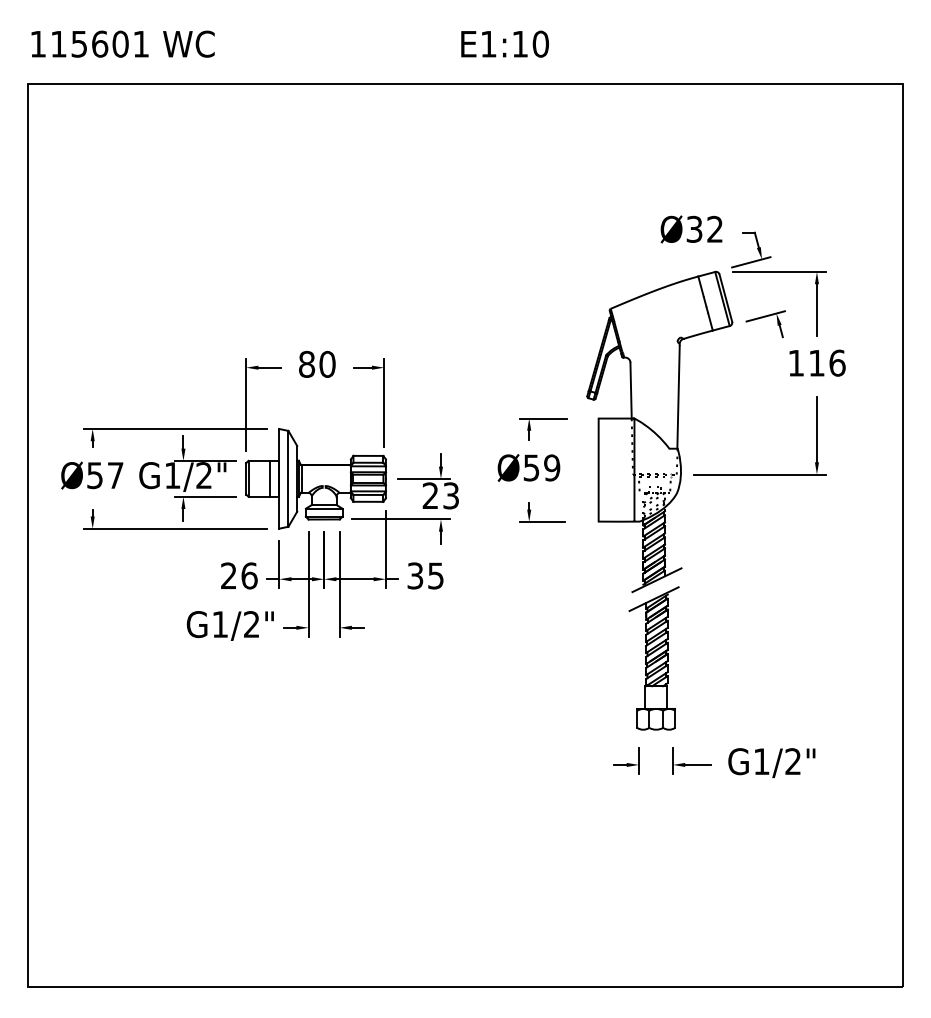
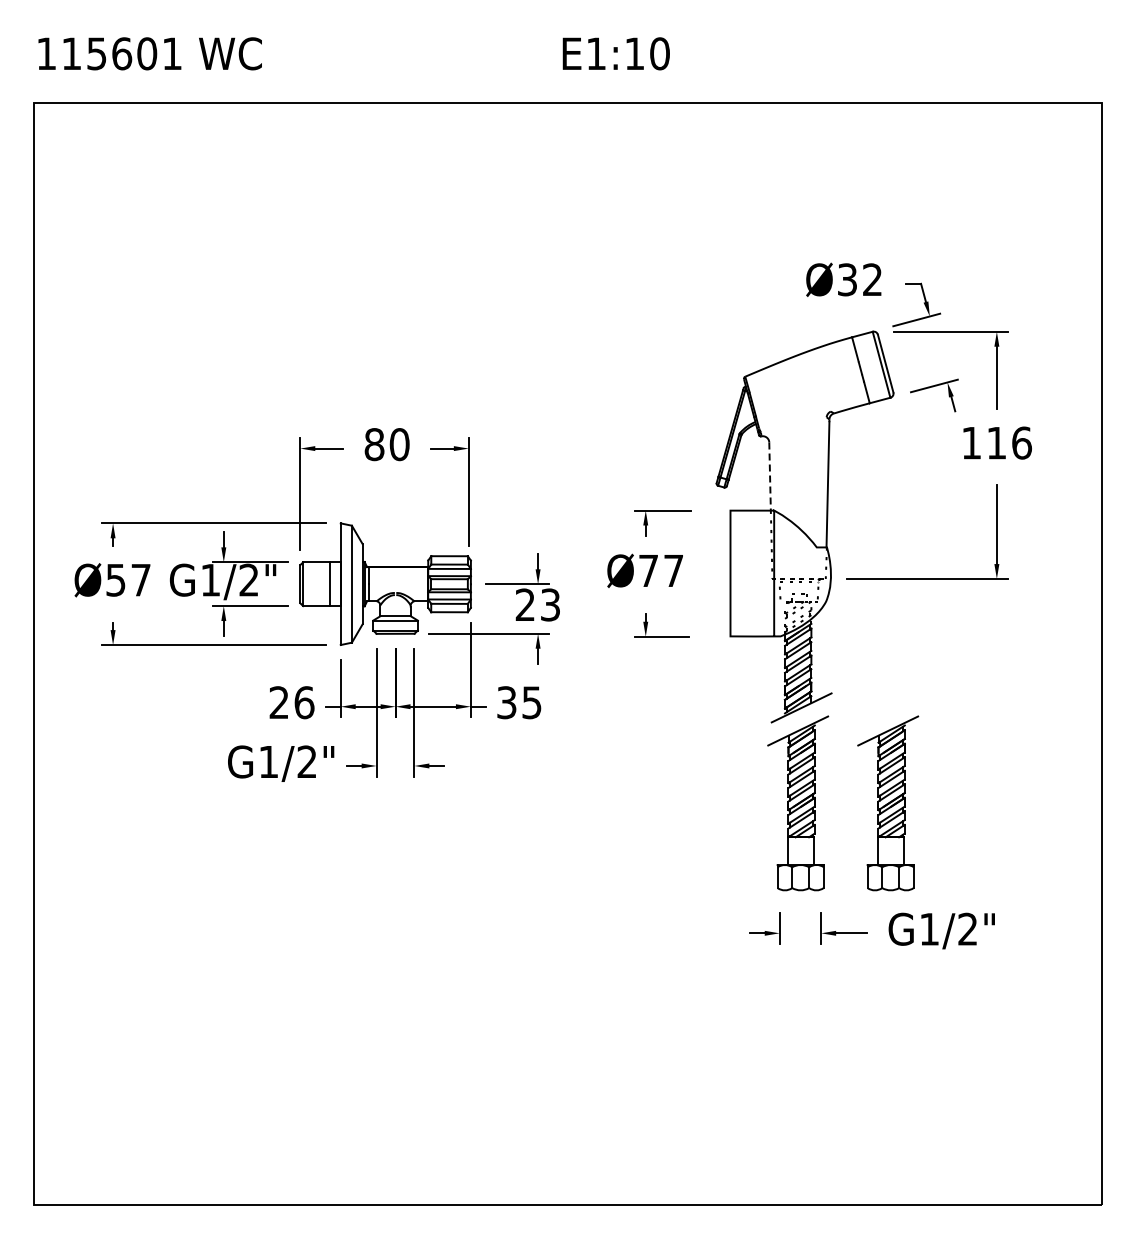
line: (631, 391) -> (770, 477), solid -> dashed
text: (542, 467) -> (661, 570), Ø59 -> Ø77
part: (728, 658) -> (888, 803), added

